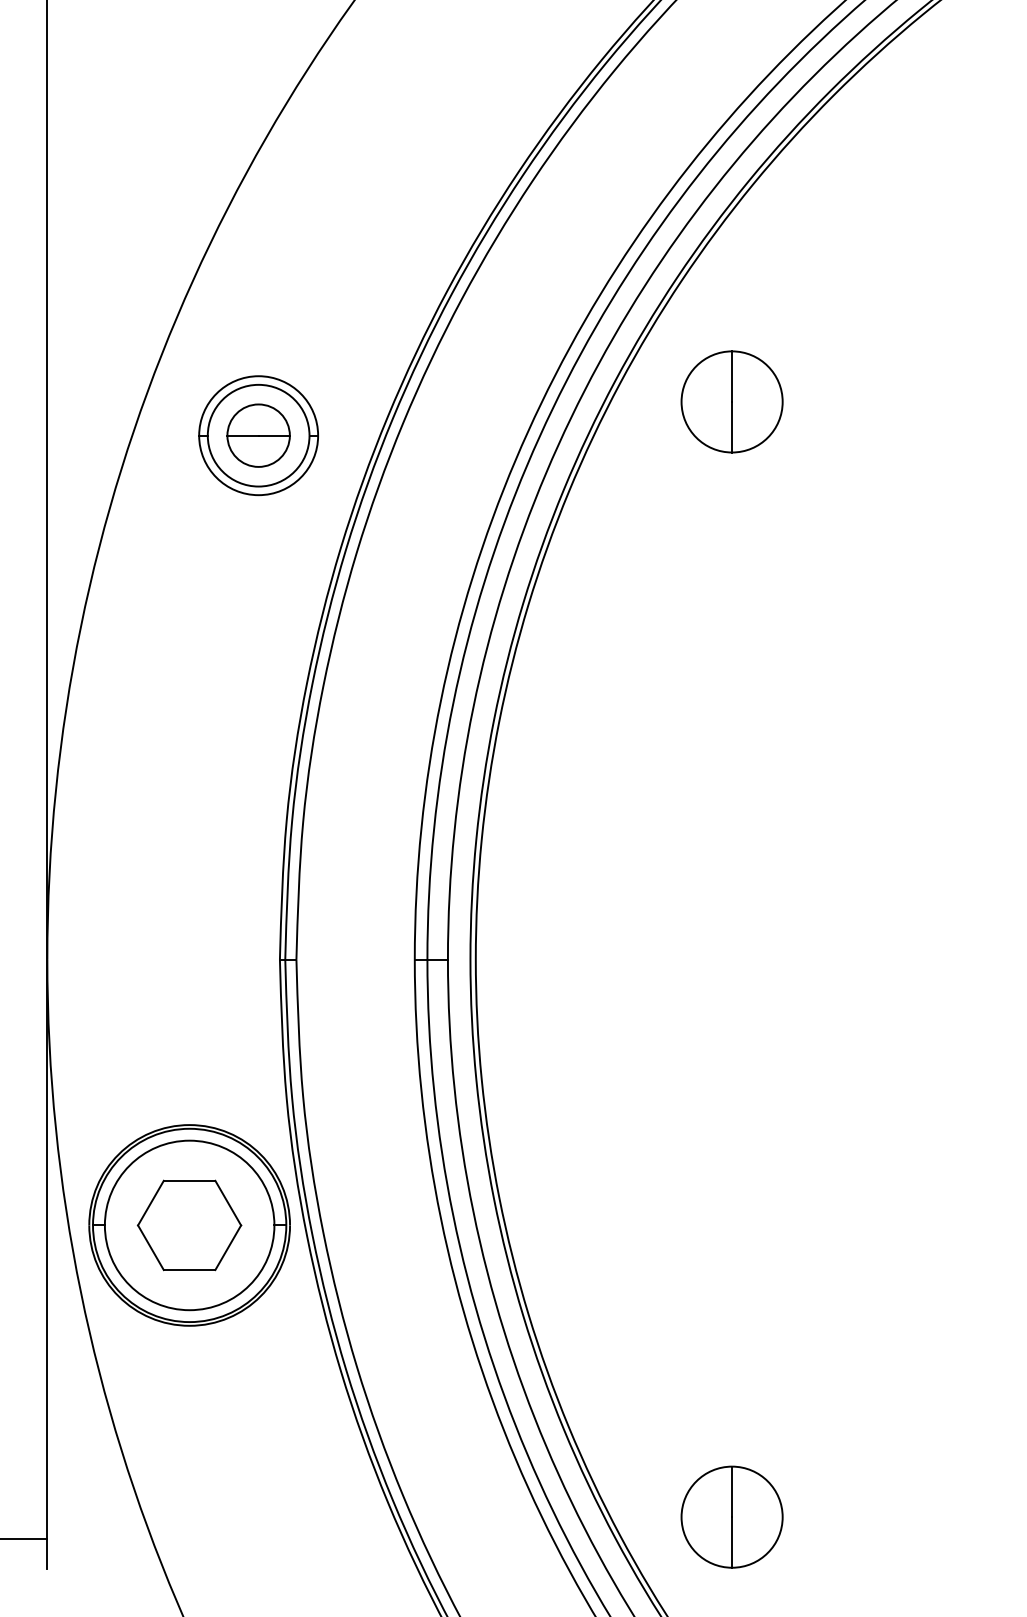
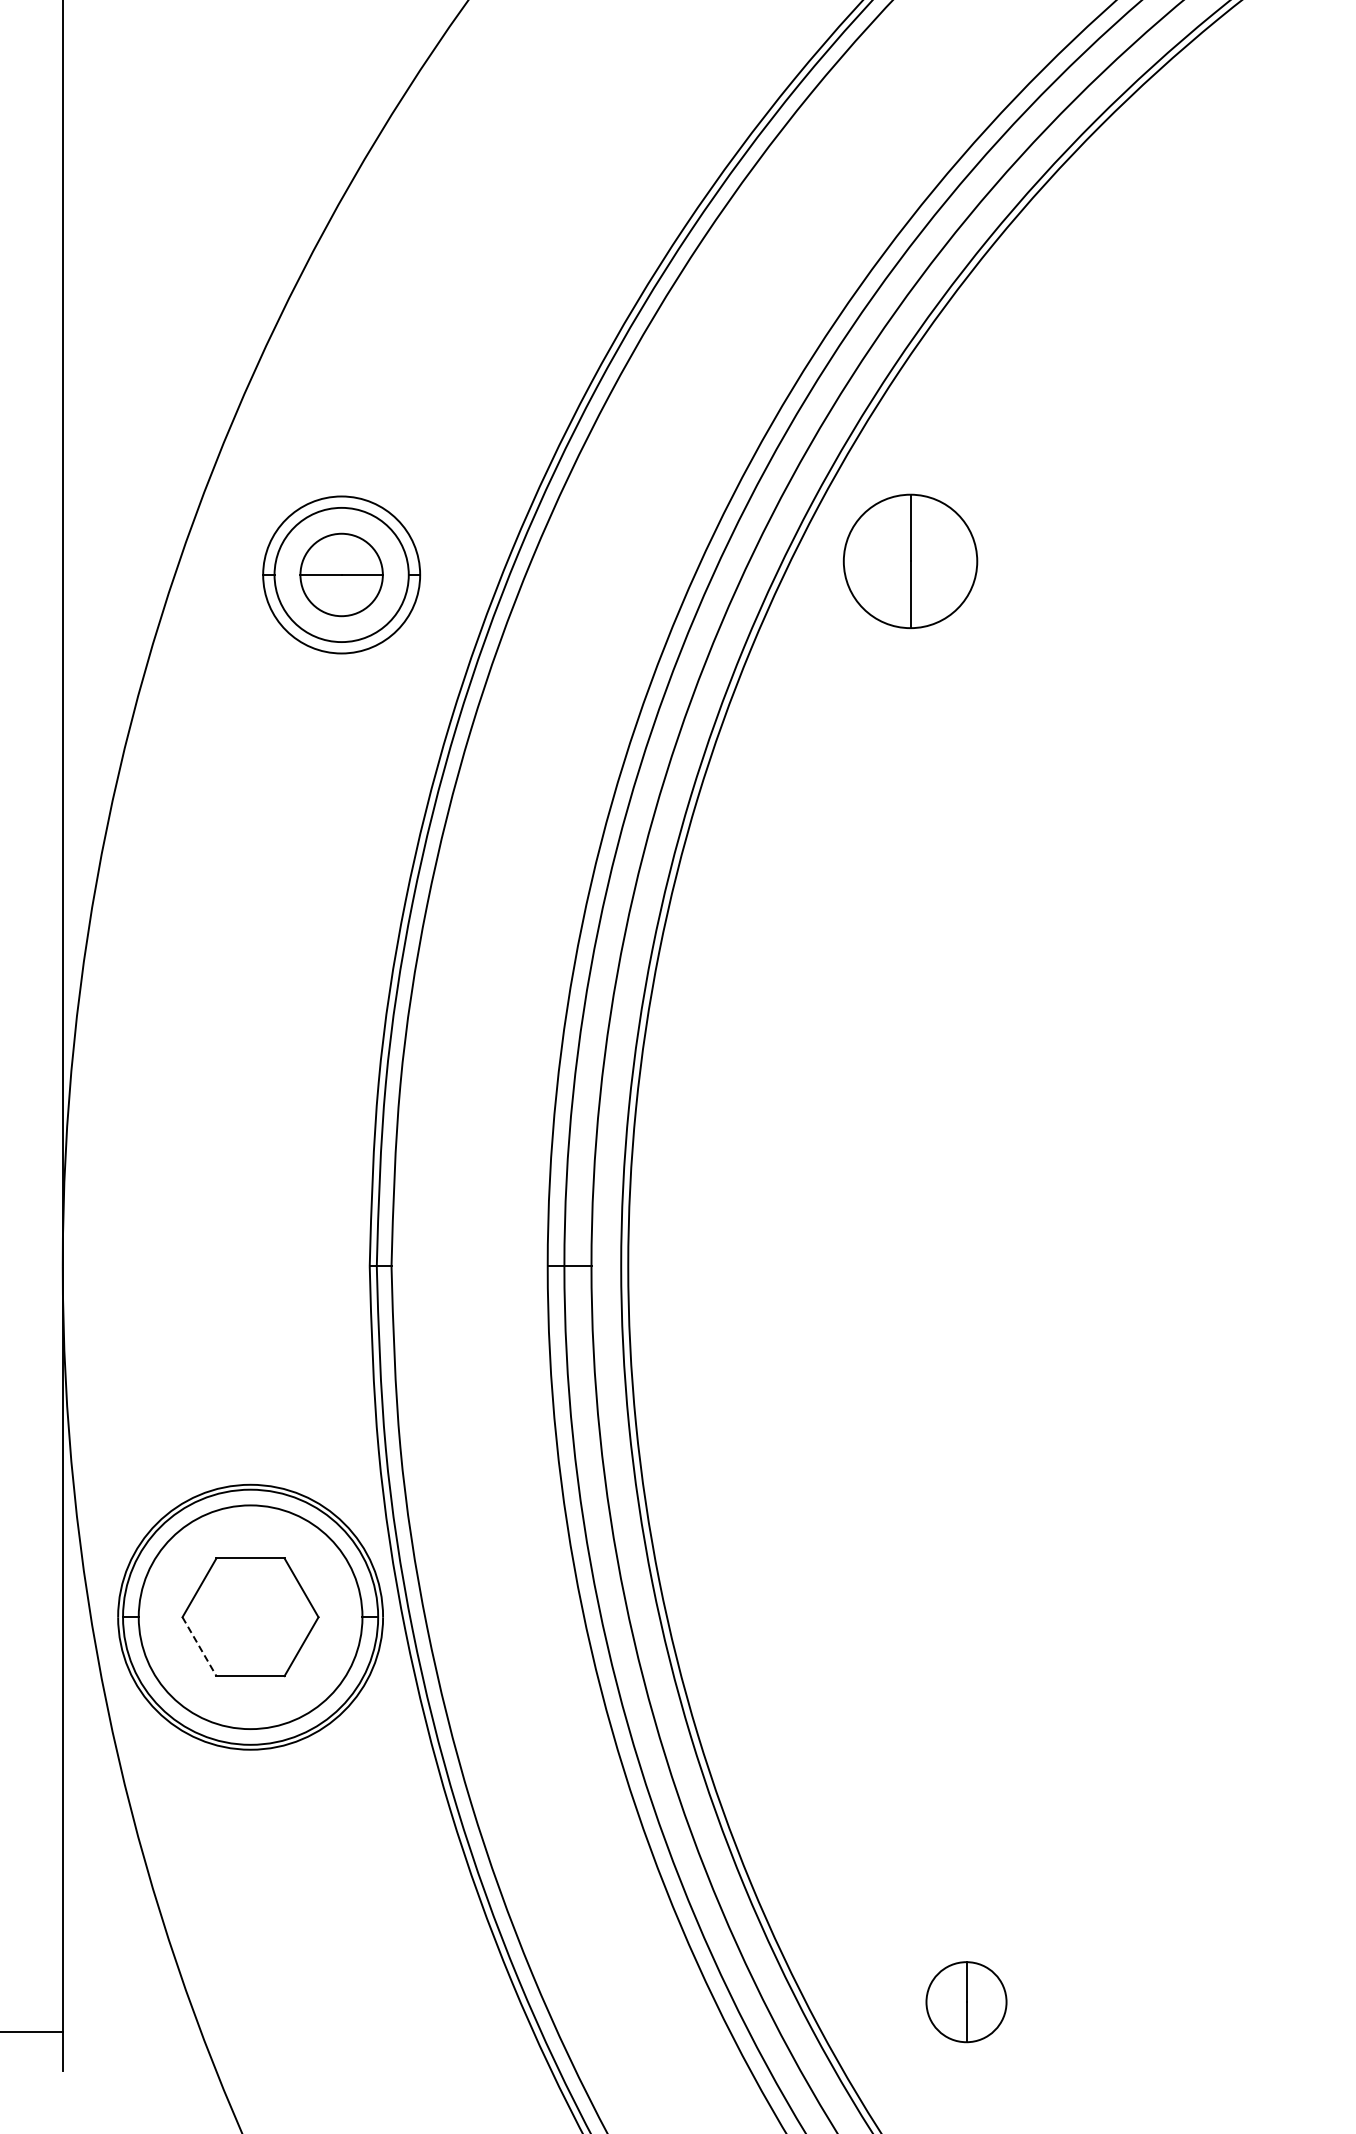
part: (732, 401) -> (910, 561), moved
line: (150, 1247) -> (199, 1646), solid -> dashed
part: (732, 1516) -> (966, 2001), size x0.6

